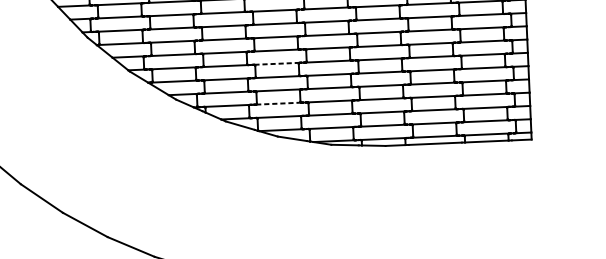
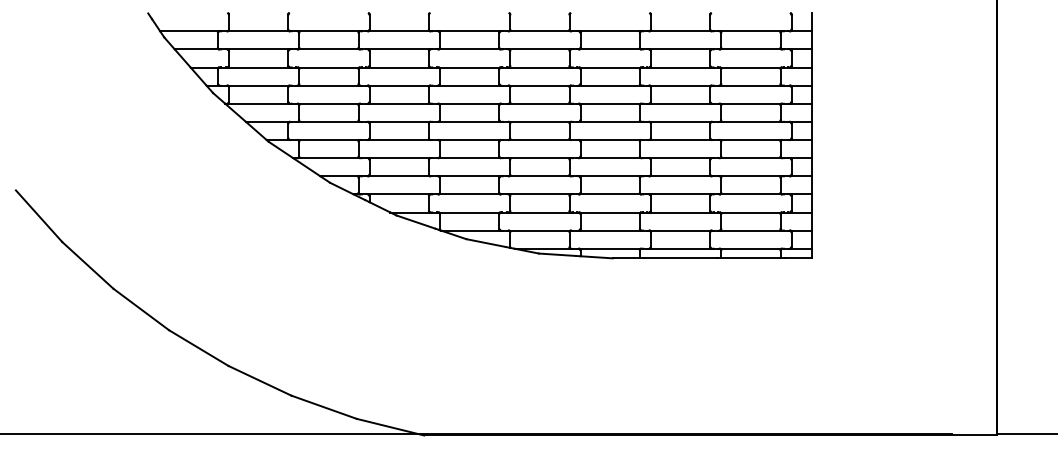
line: (276, 64) -> (469, 140), dashed -> solid
line: (278, 103) -> (469, 194), dashed -> solid

